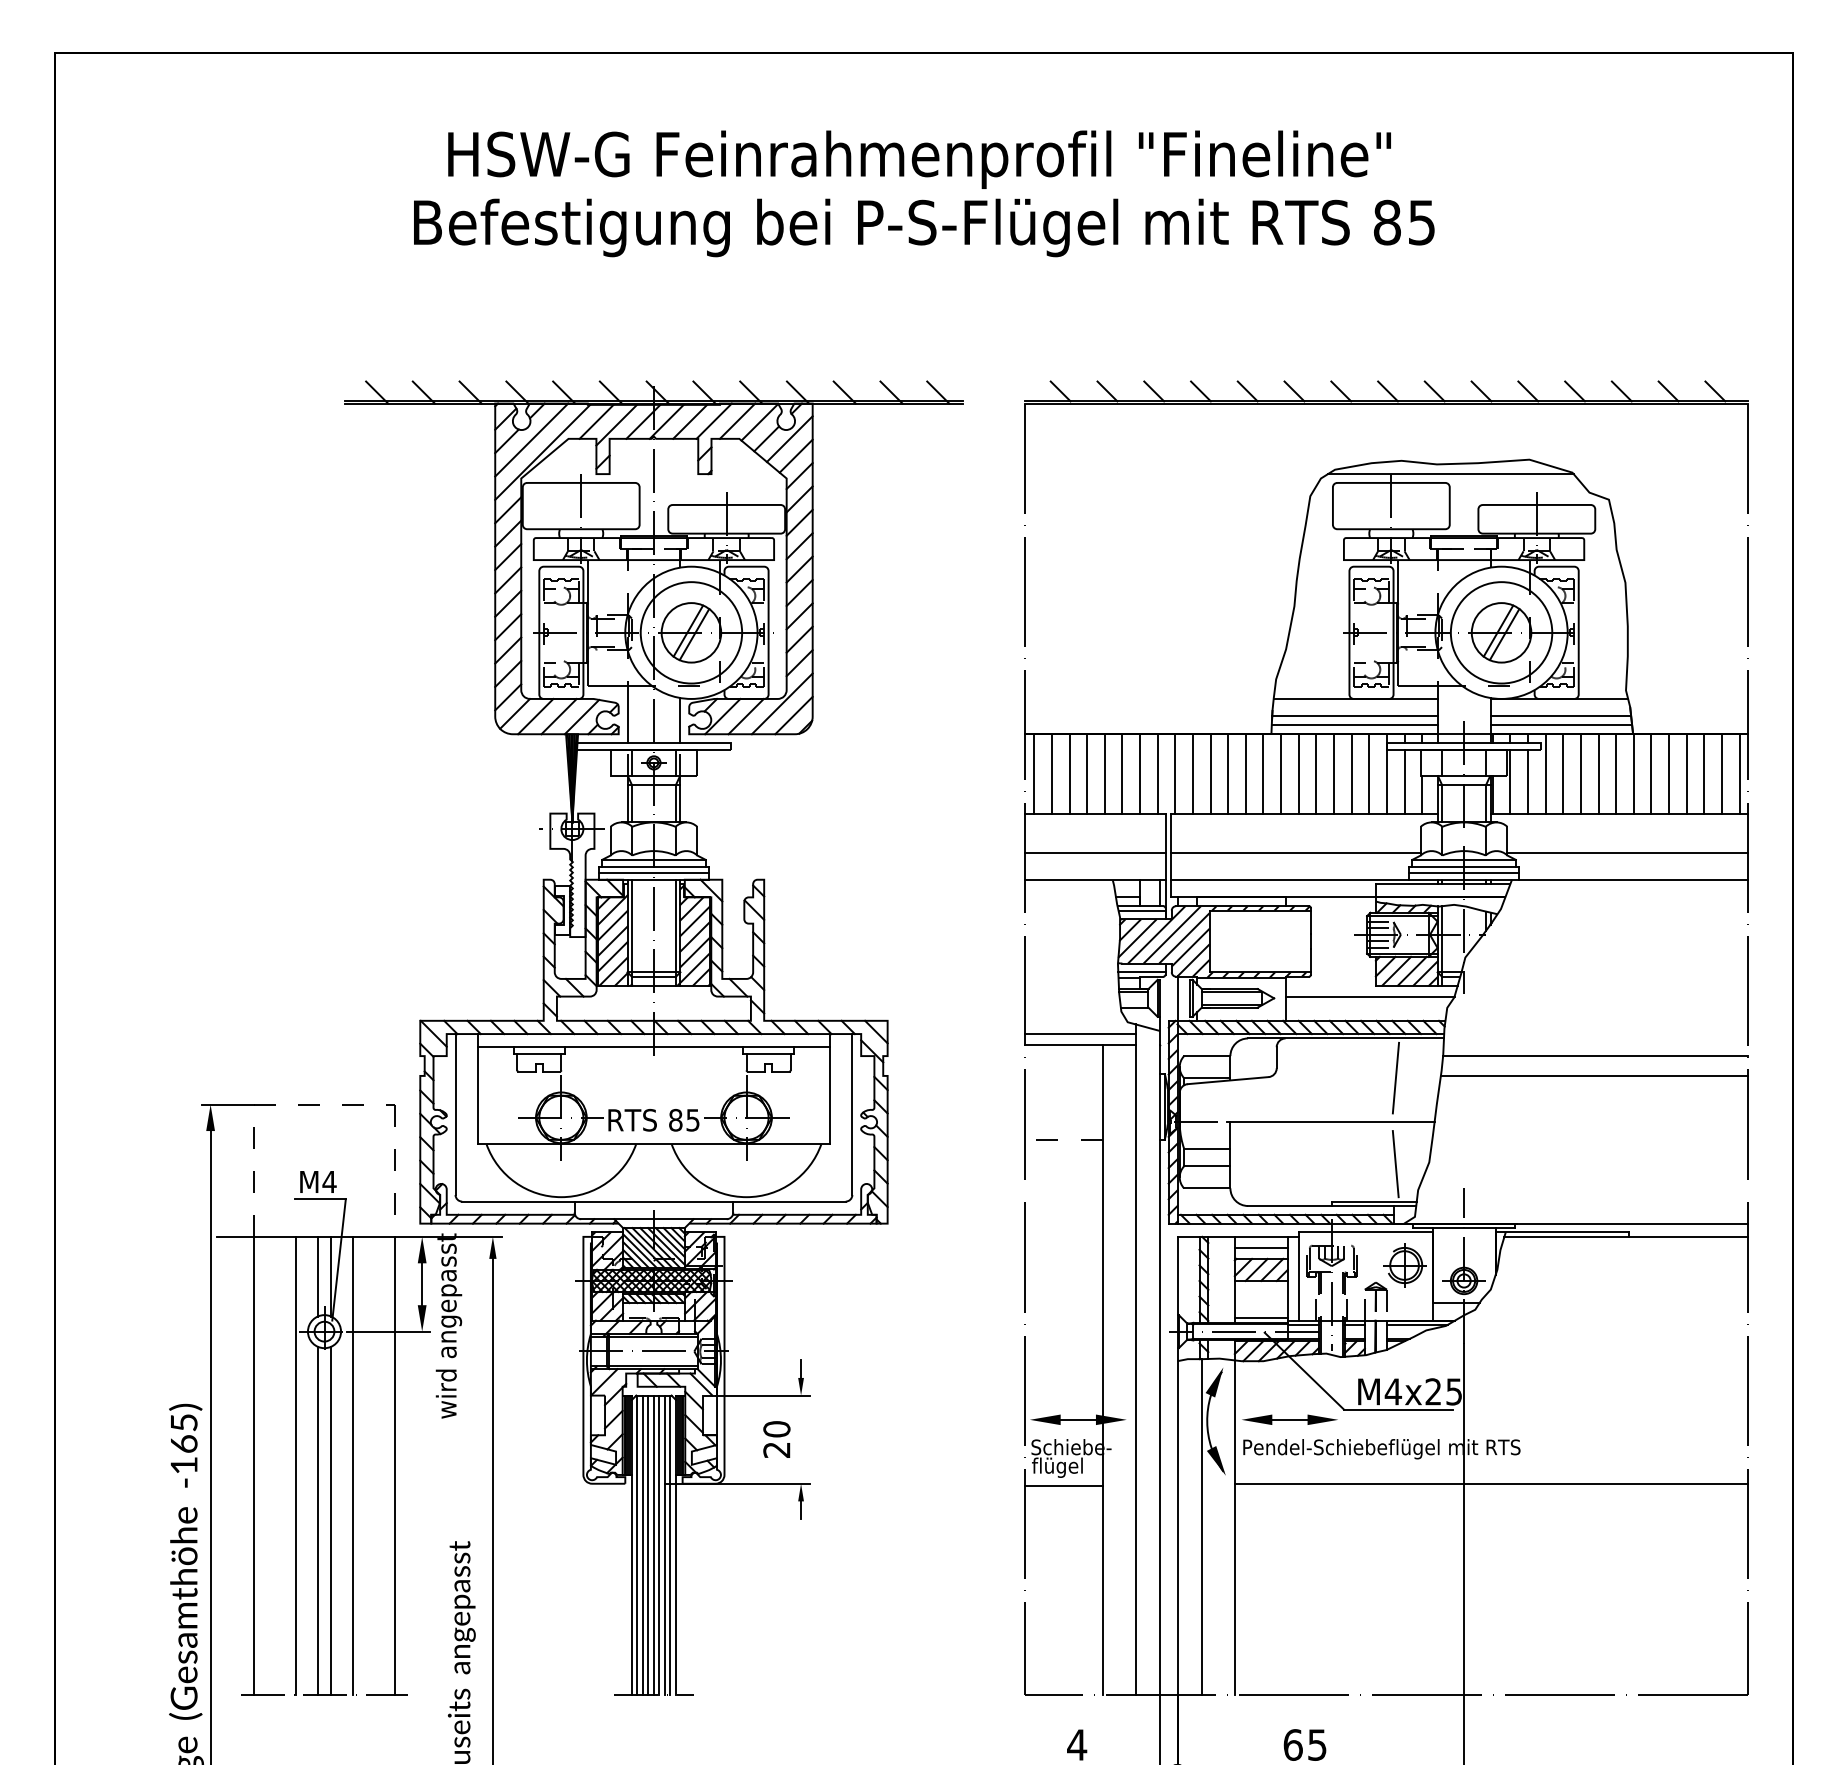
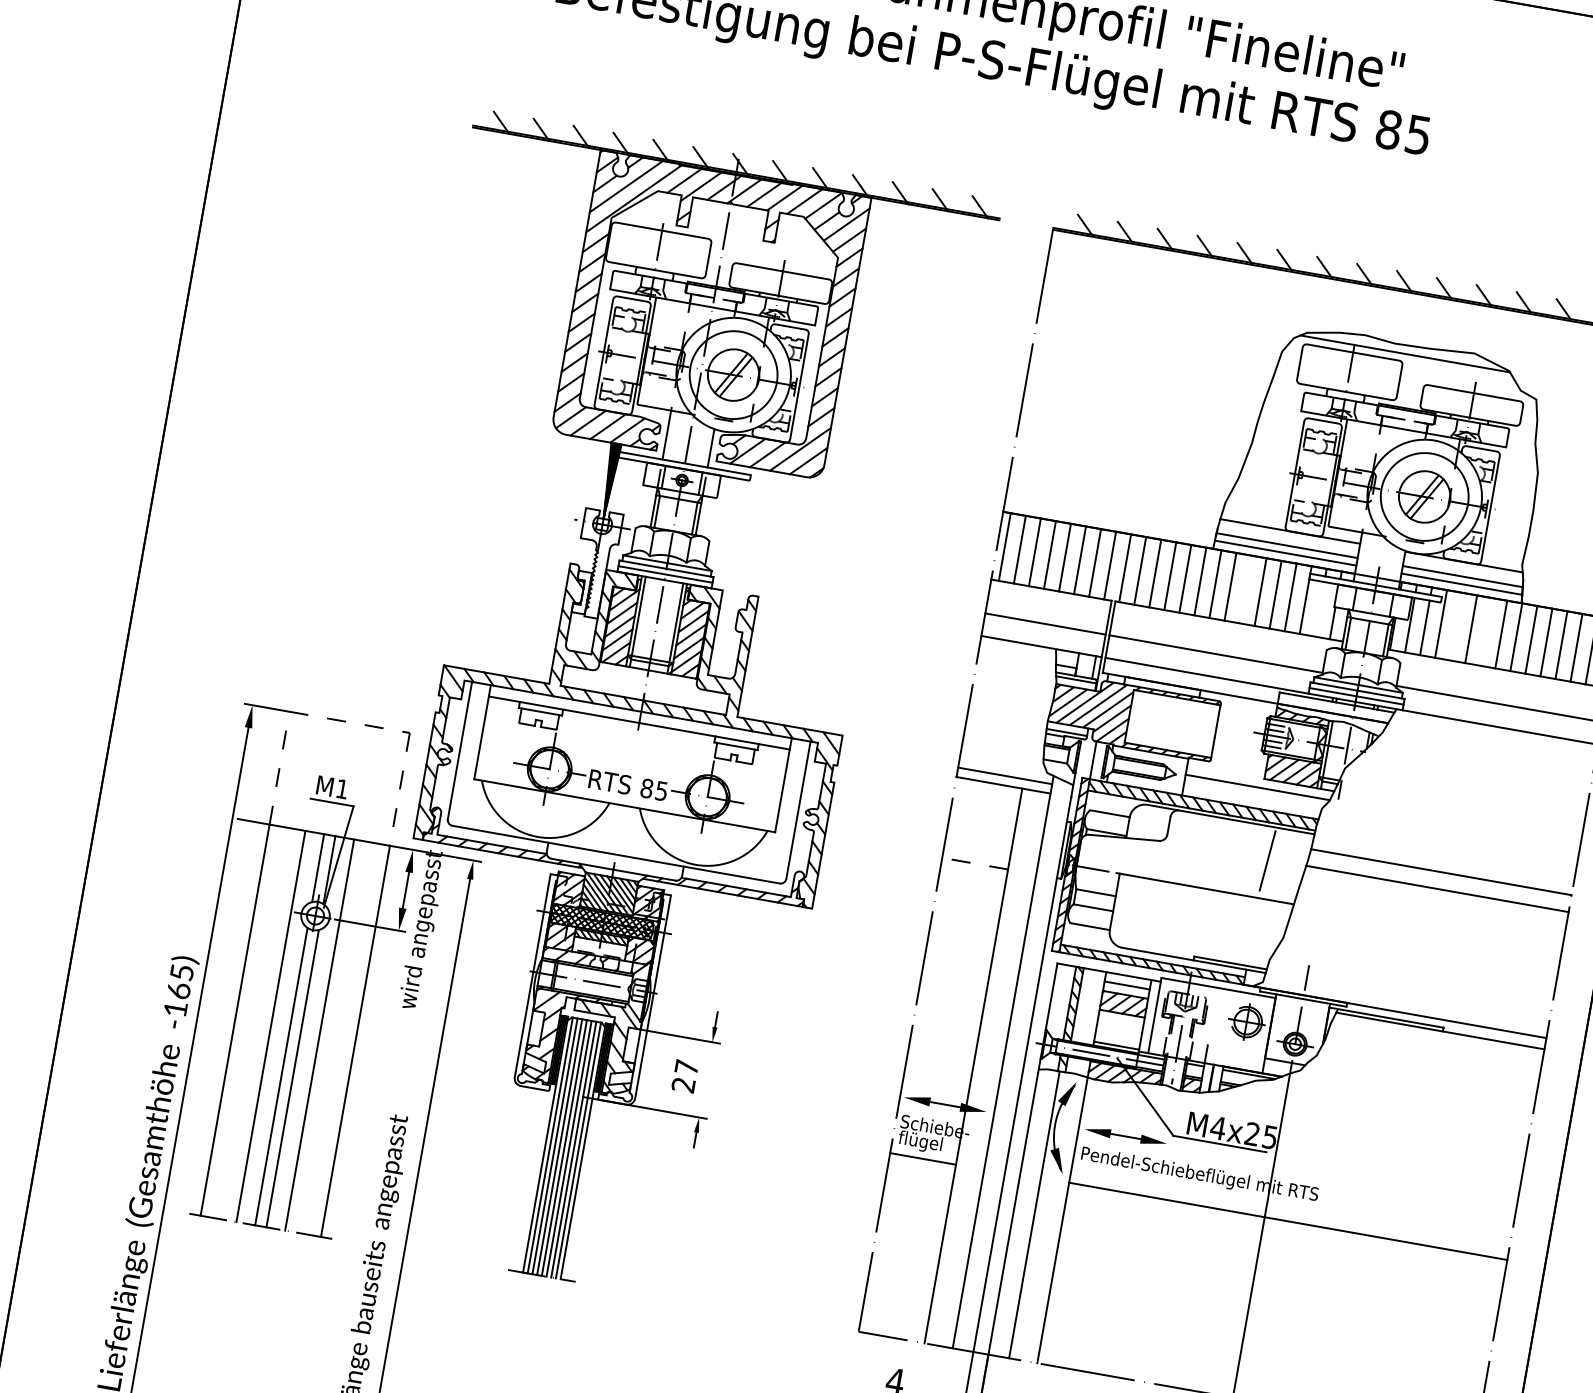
line: (1316, 773) -> (1245, 589), removed
line: (1563, 773) -> (1456, 626), removed
line: (1598, 773) -> (1486, 631), removed
line: (1404, 781) -> (1319, 609), removed
line: (1395, 1164) -> (1254, 934), removed
text: (329, 1181) -> (342, 788), M4 -> M1
part: (1375, 1296) -> (1217, 1044), removed
text: (776, 1429) -> (686, 1067), 20 -> 27

